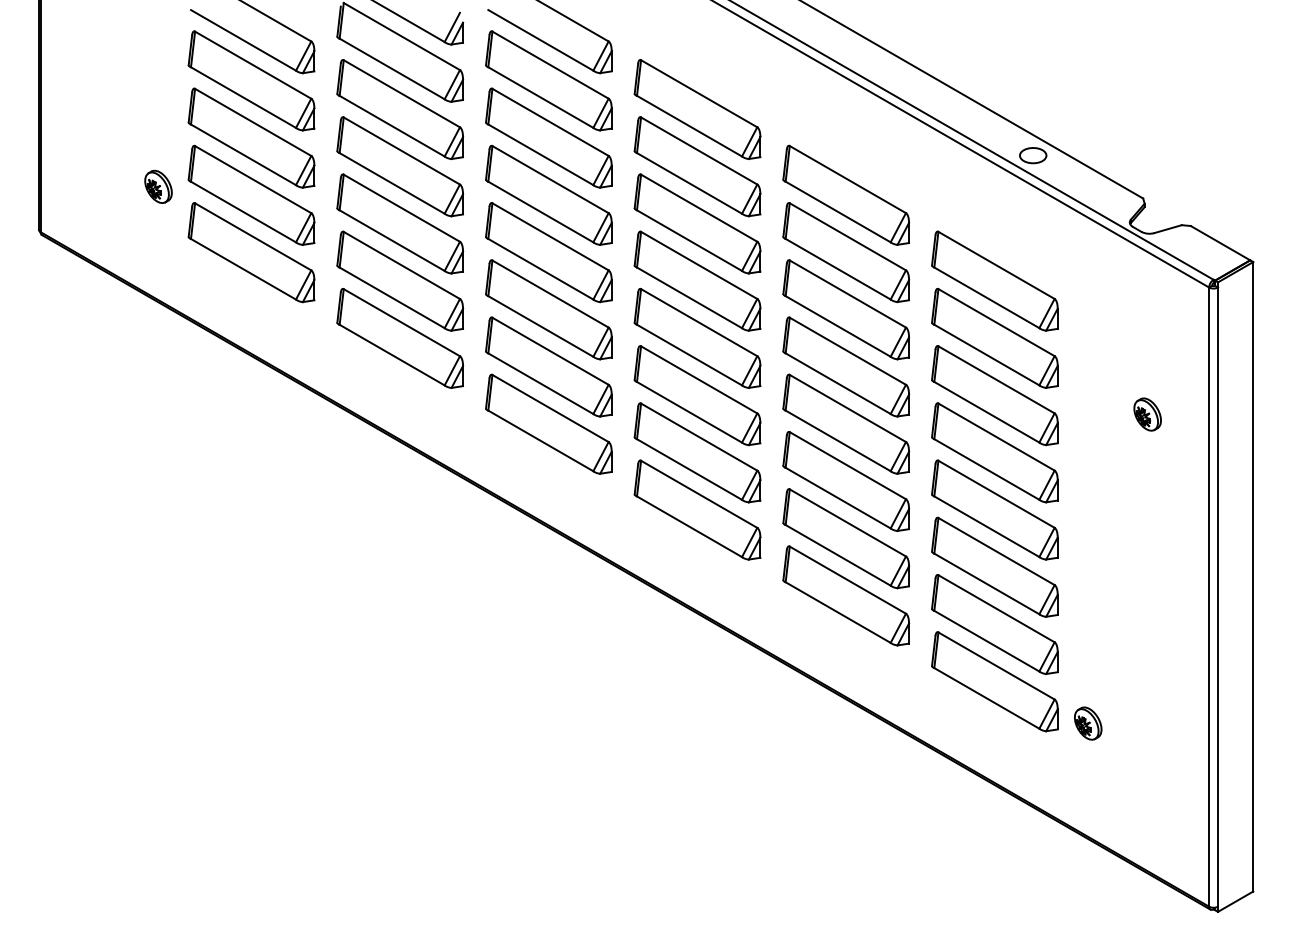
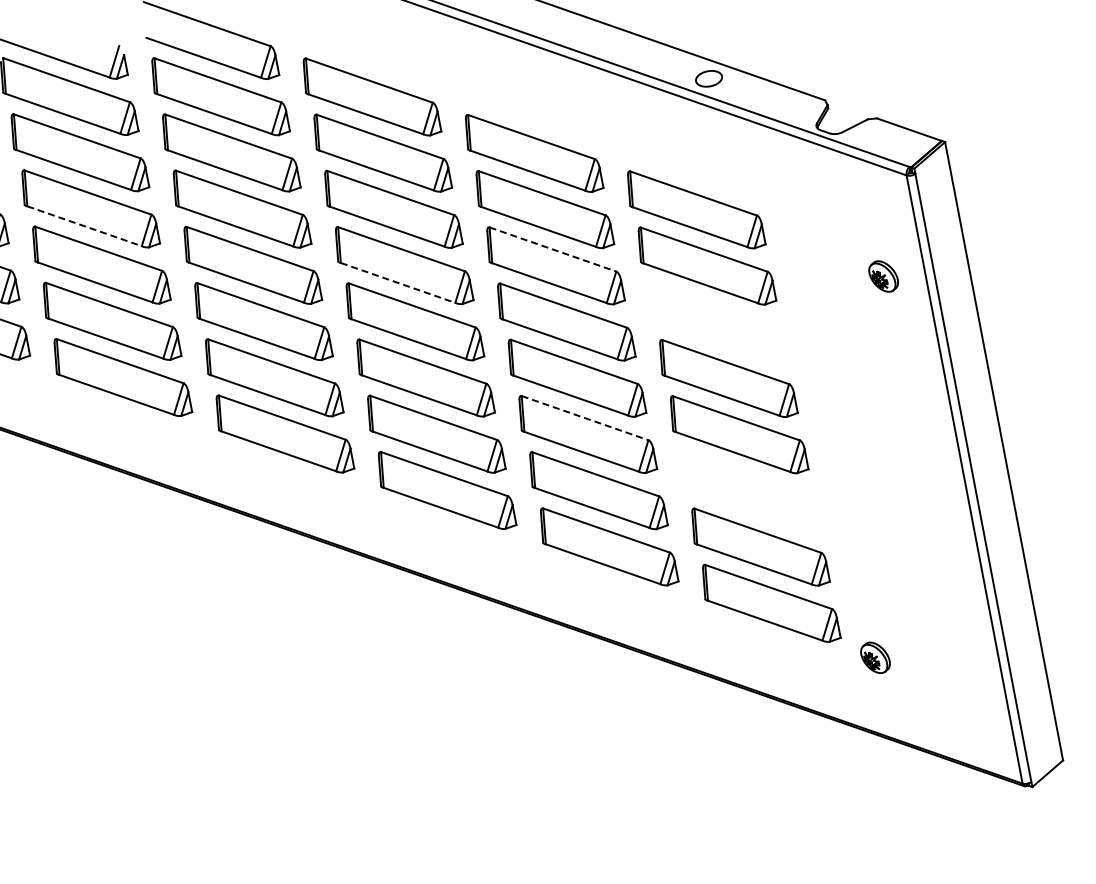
line: (392, 183) -> (84, 226), solid -> dashed
line: (848, 294) -> (553, 249), solid -> dashed
line: (689, 297) -> (398, 282), solid -> dashed
part: (994, 395) -> (715, 321), removed
part: (1147, 414) -> (883, 276), moved
line: (848, 465) -> (585, 417), solid -> dashed
part: (994, 566) -> (748, 489), removed
part: (1088, 723) -> (875, 657), moved

